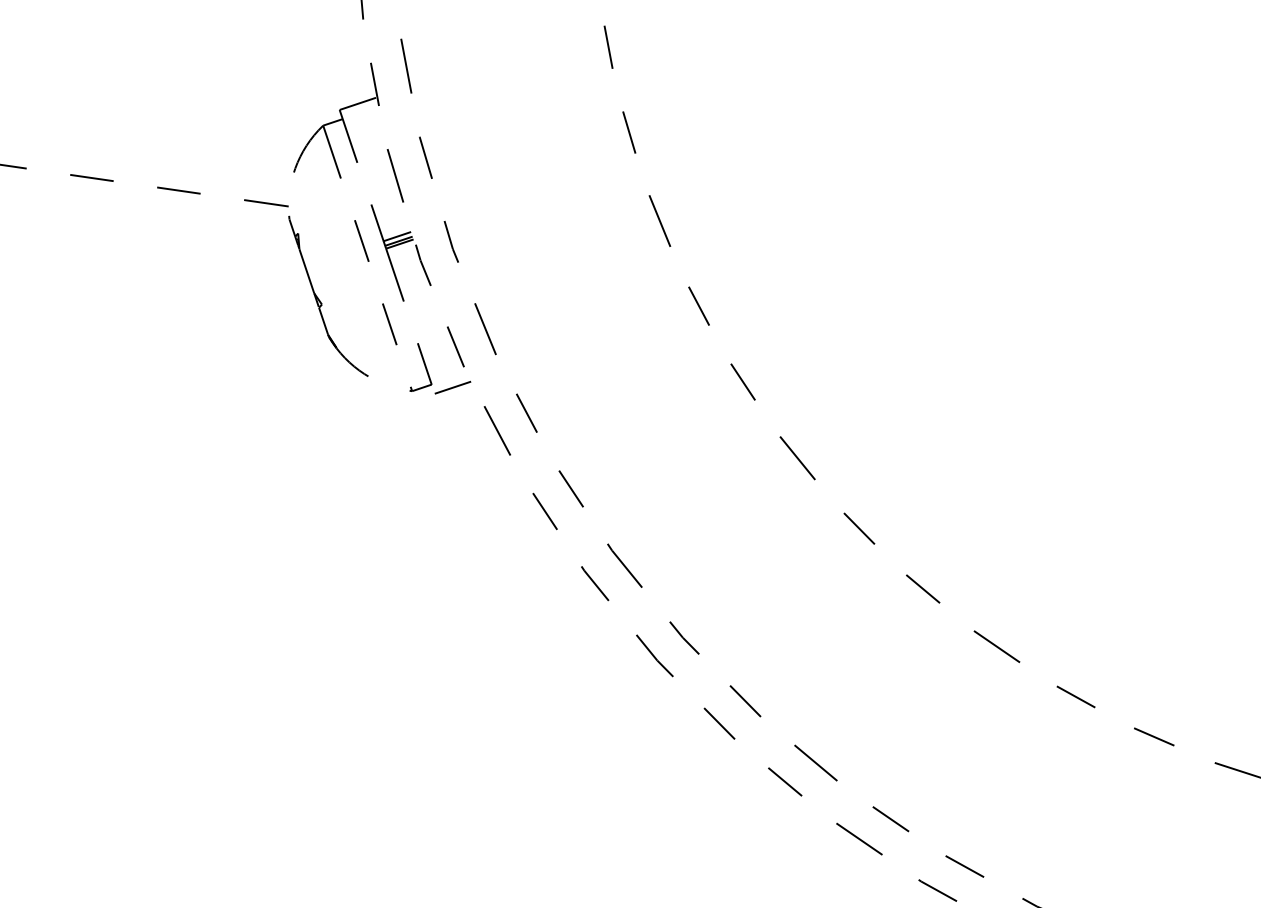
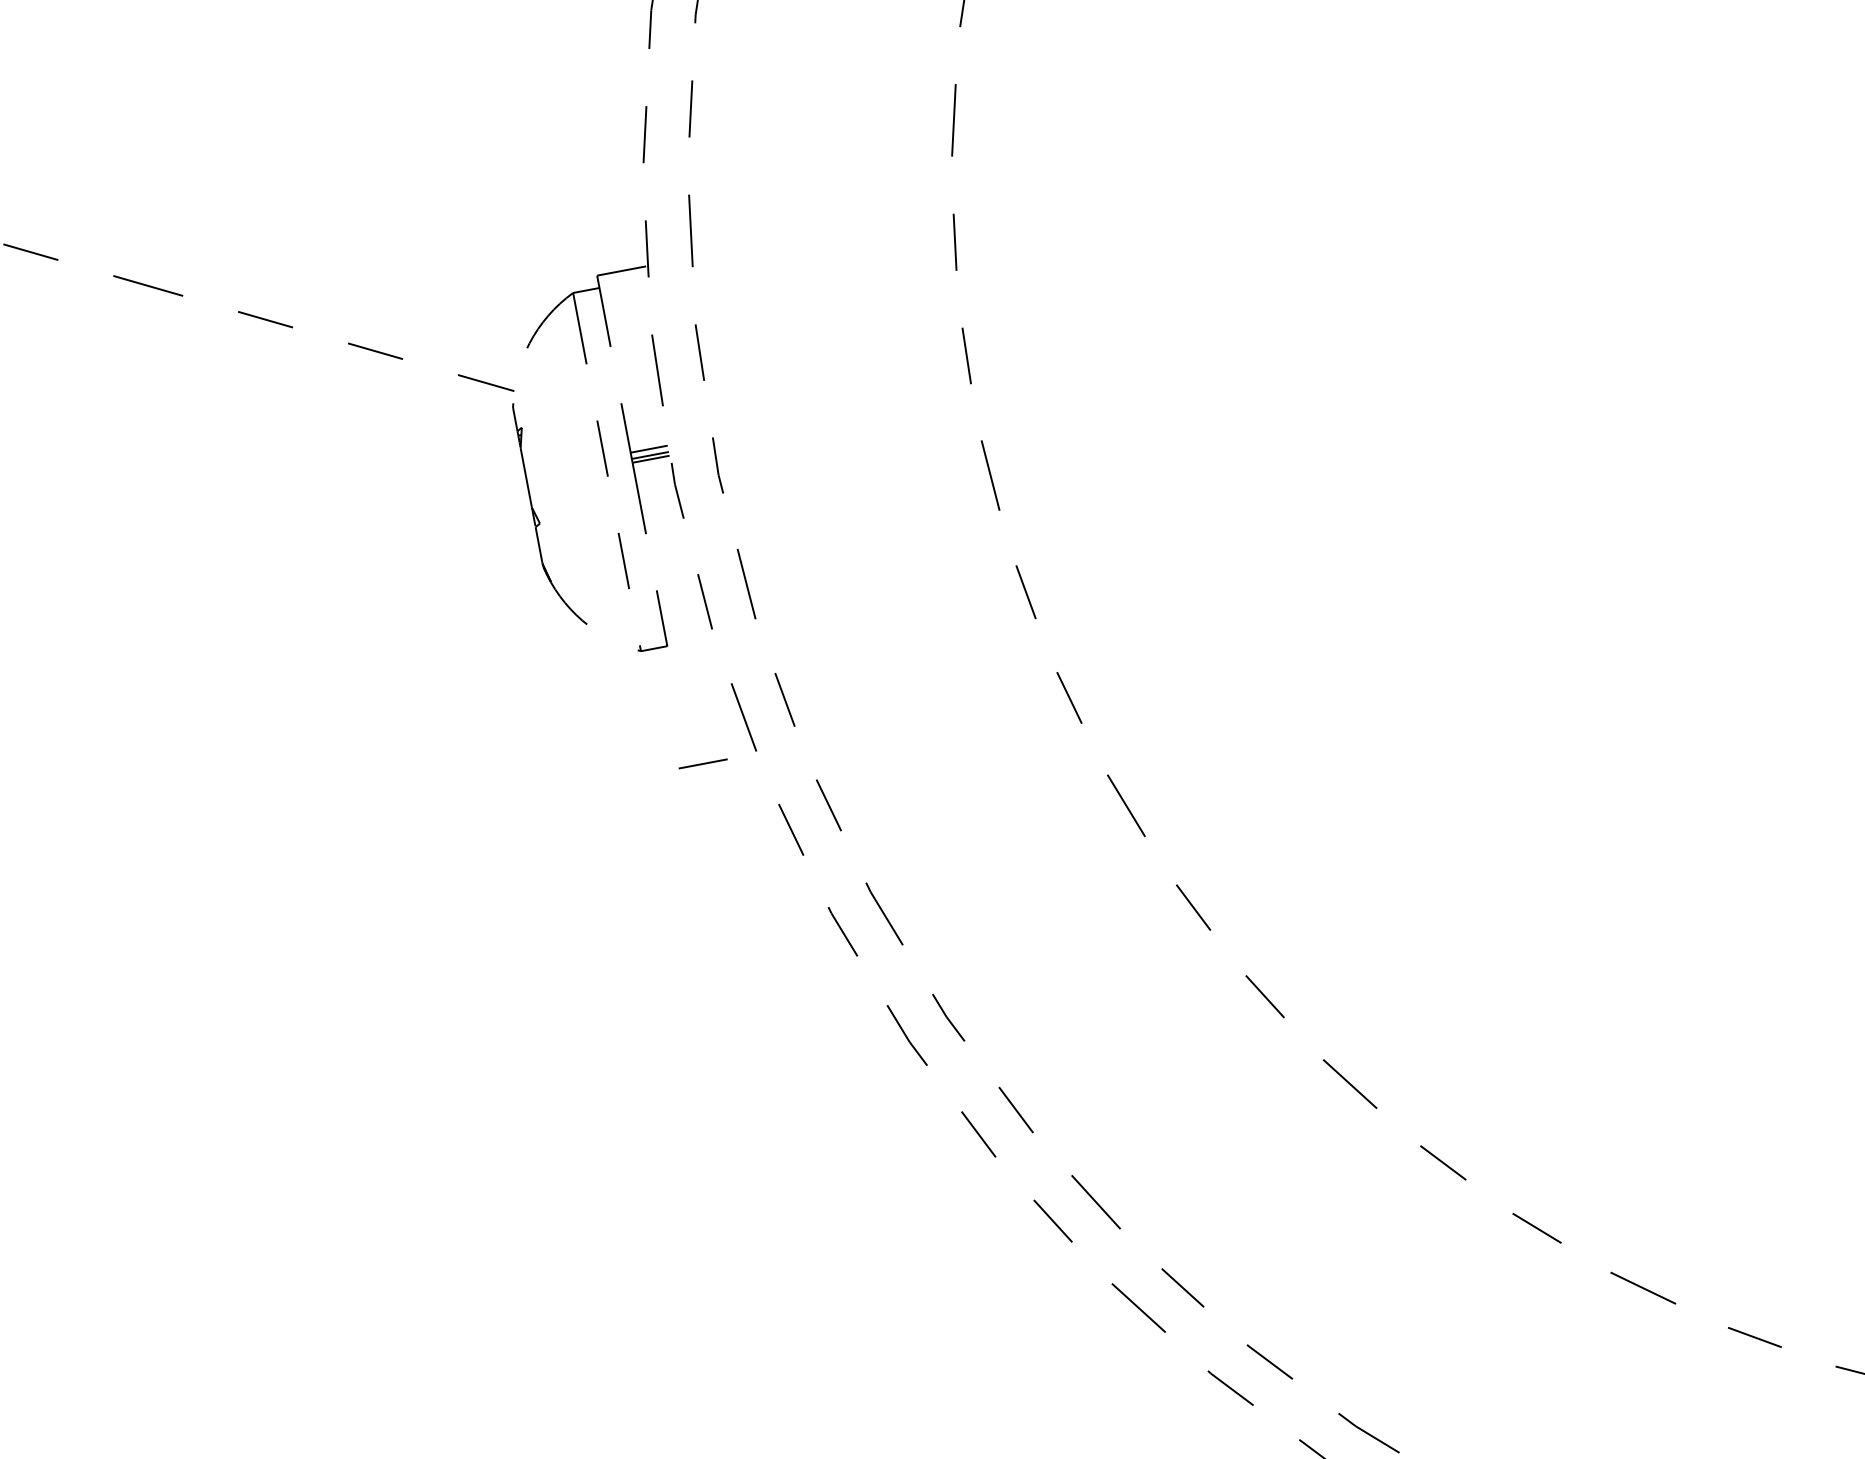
line: (452, 387) -> (702, 763), moved

